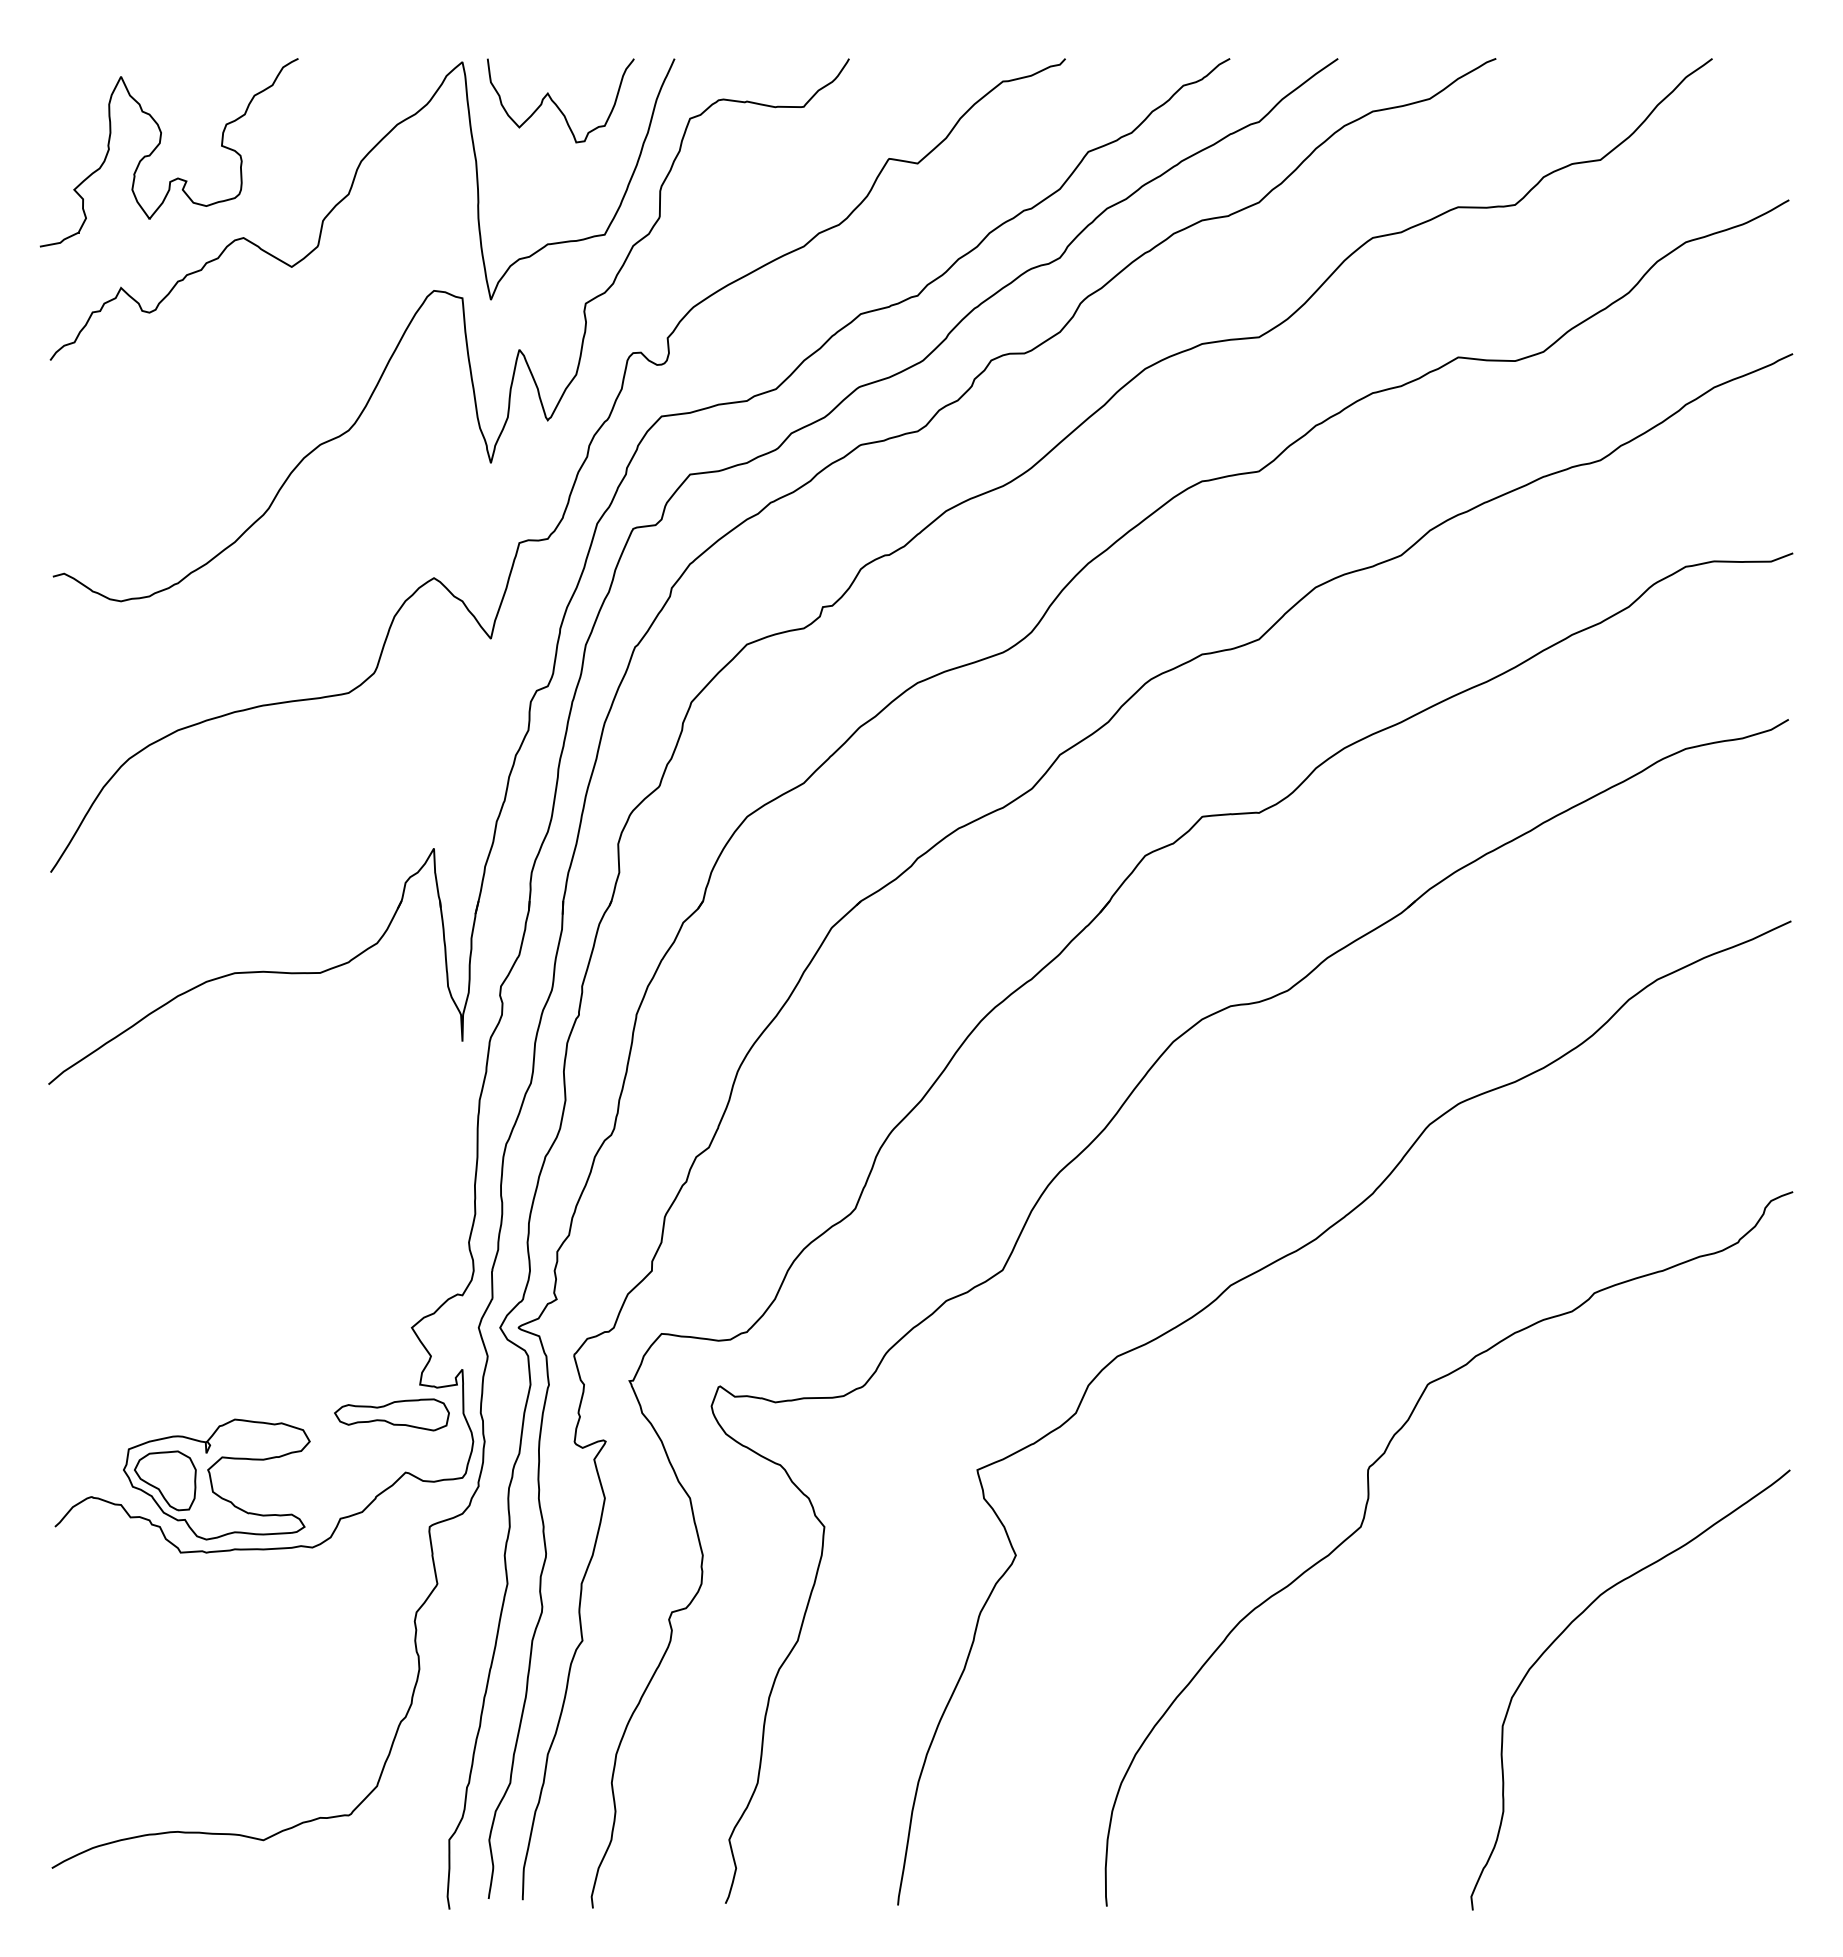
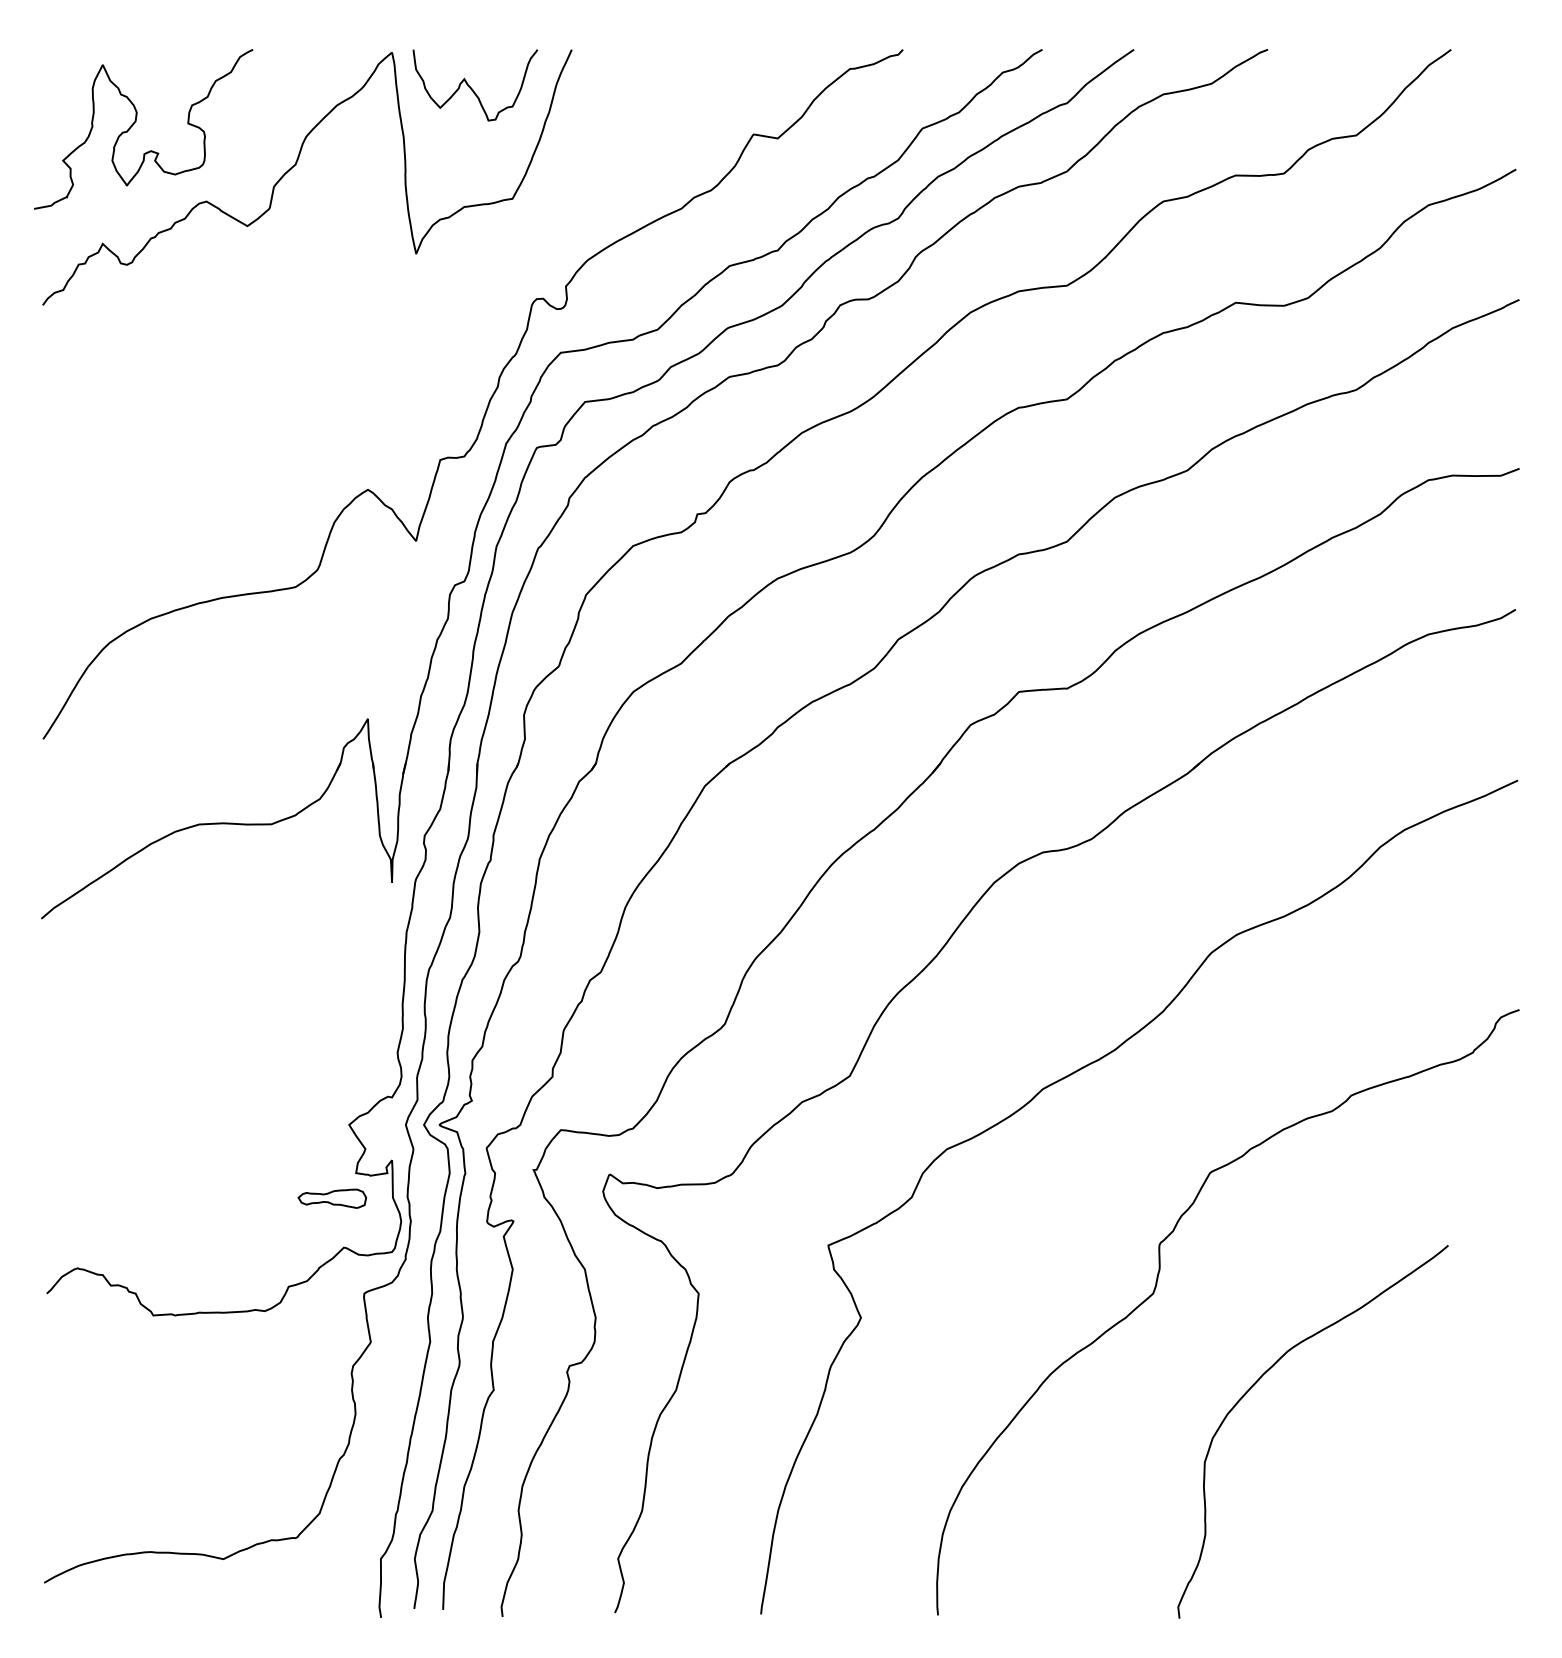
curve: (464, 330) -> (393, 279), removed
part: (391, 1414) -> (331, 1198), size x0.7
part: (216, 1479) -> (183, 1253), removed
curve: (1568, 1627) -> (1260, 1378), moved

